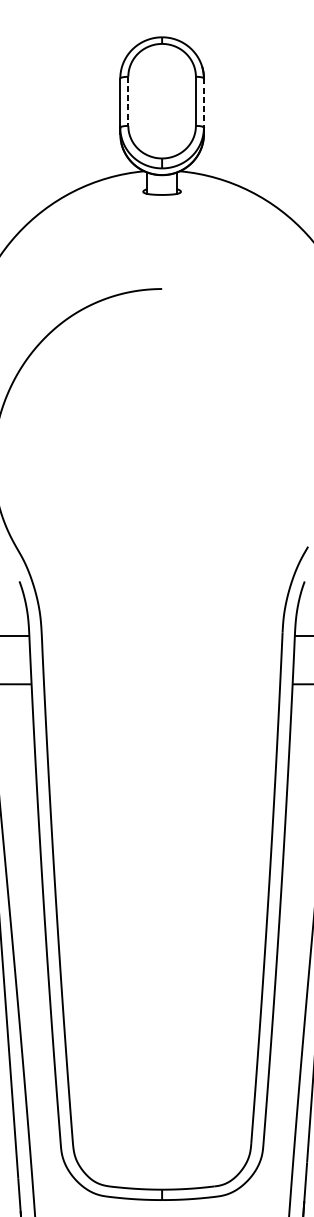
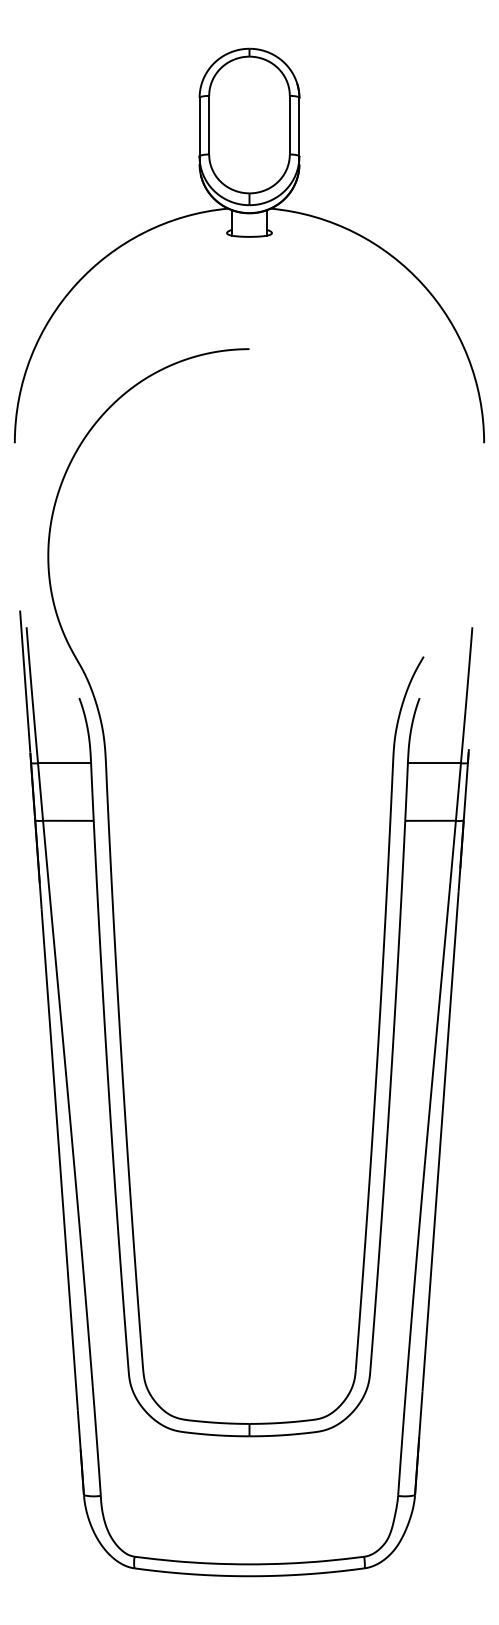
line: (128, 101) -> (209, 125), dashed -> solid
line: (204, 103) -> (299, 127), dashed -> solid

